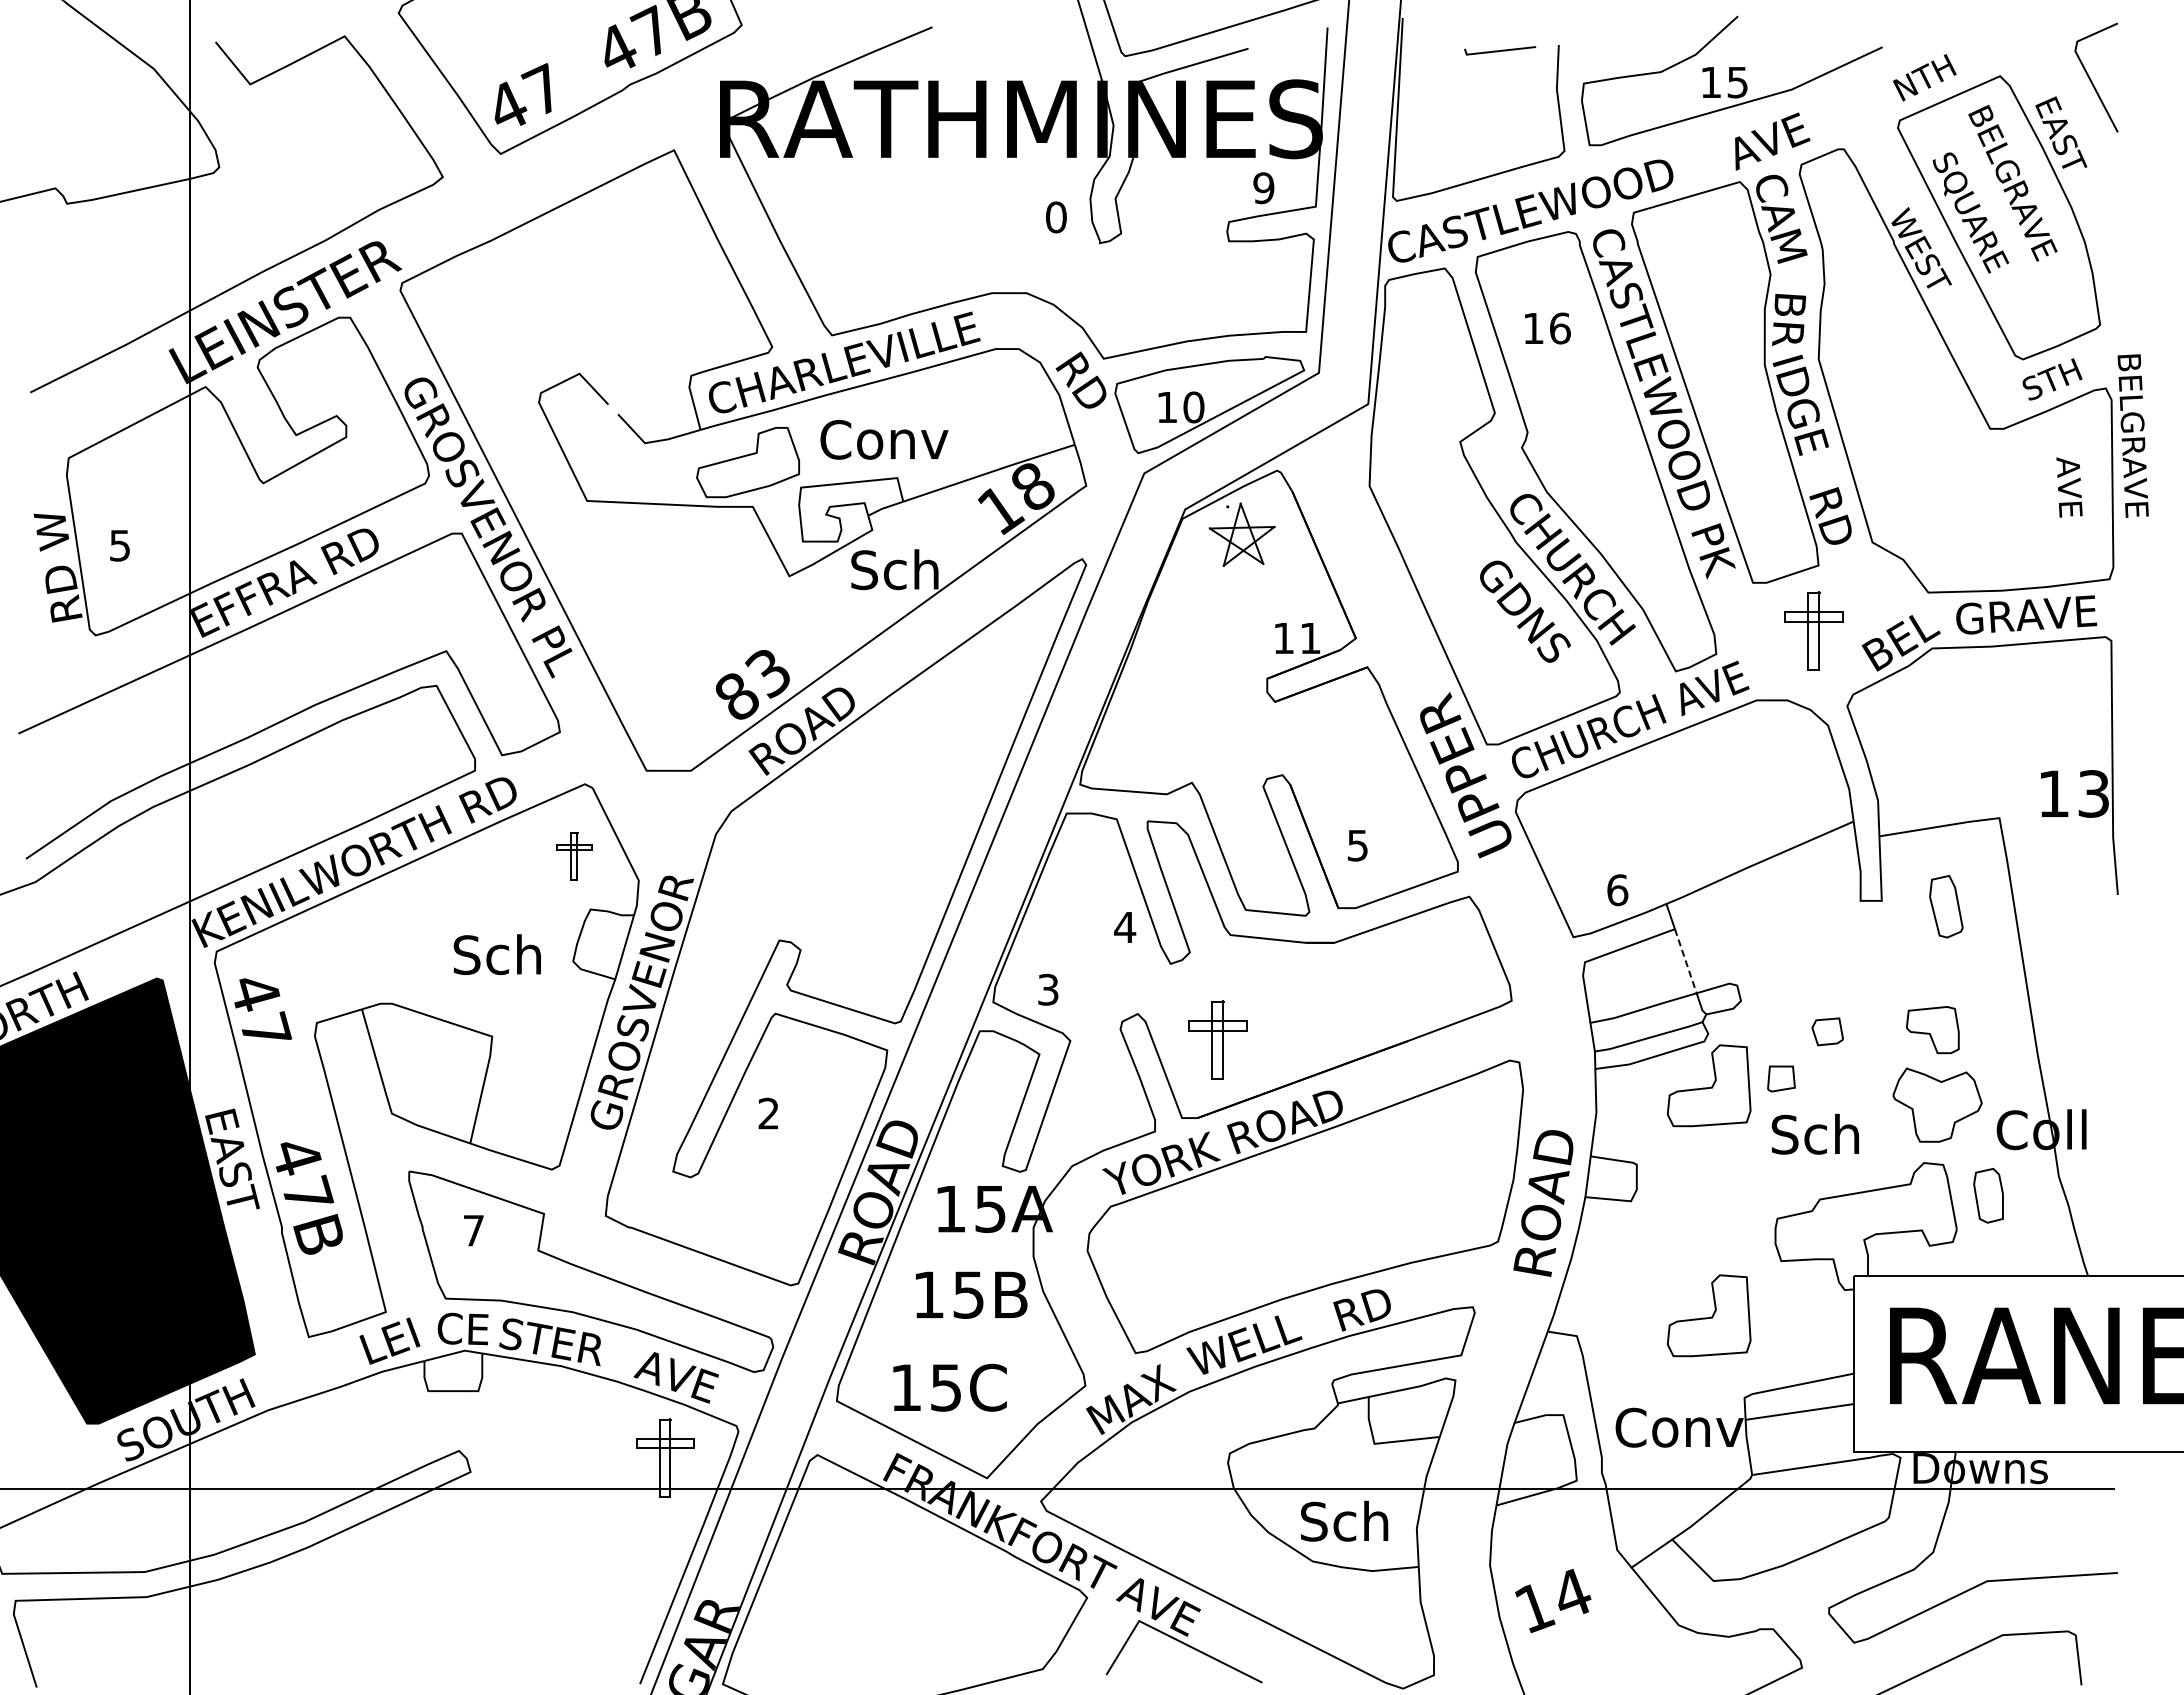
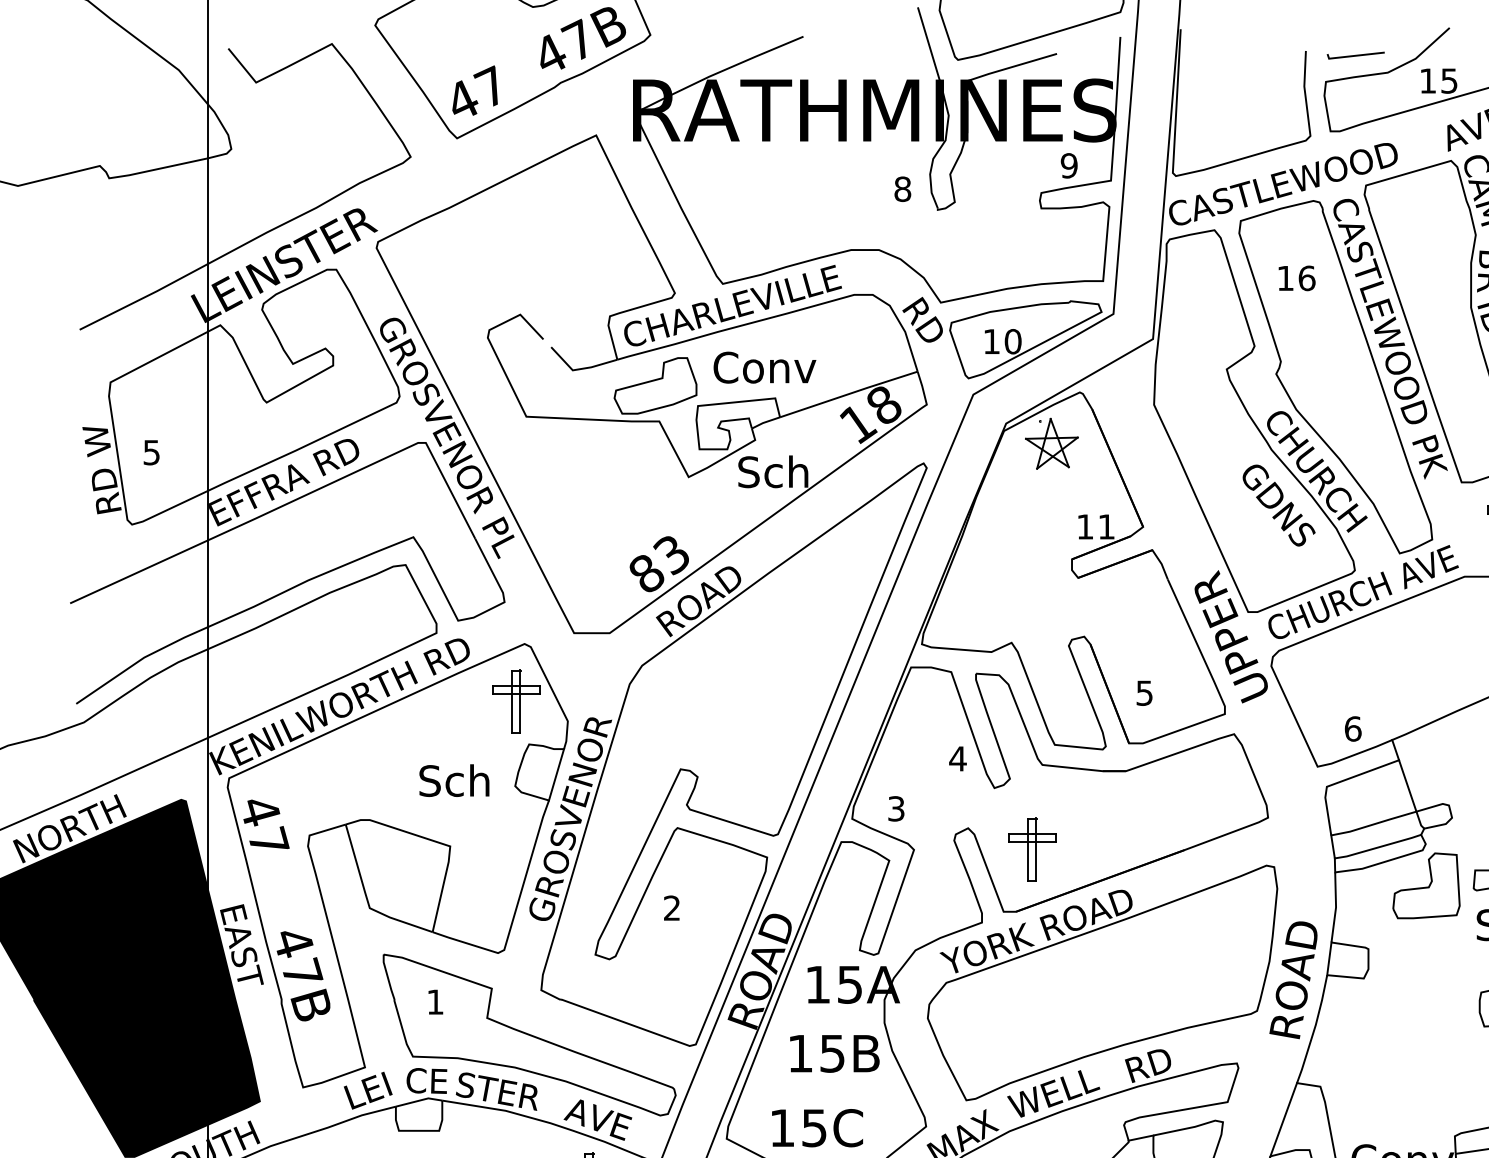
line: (1500, 50) -> (1356, 55), moved
text: (1055, 217) -> (902, 189), 0 -> 8
part: (574, 855) -> (516, 701), size x1.67
line: (1685, 961) -> (1407, 786), dashed -> solid
text: (473, 1230) -> (435, 1001), 7 -> 1
part: (1709, 1315) -> (1426, 1070), removed

